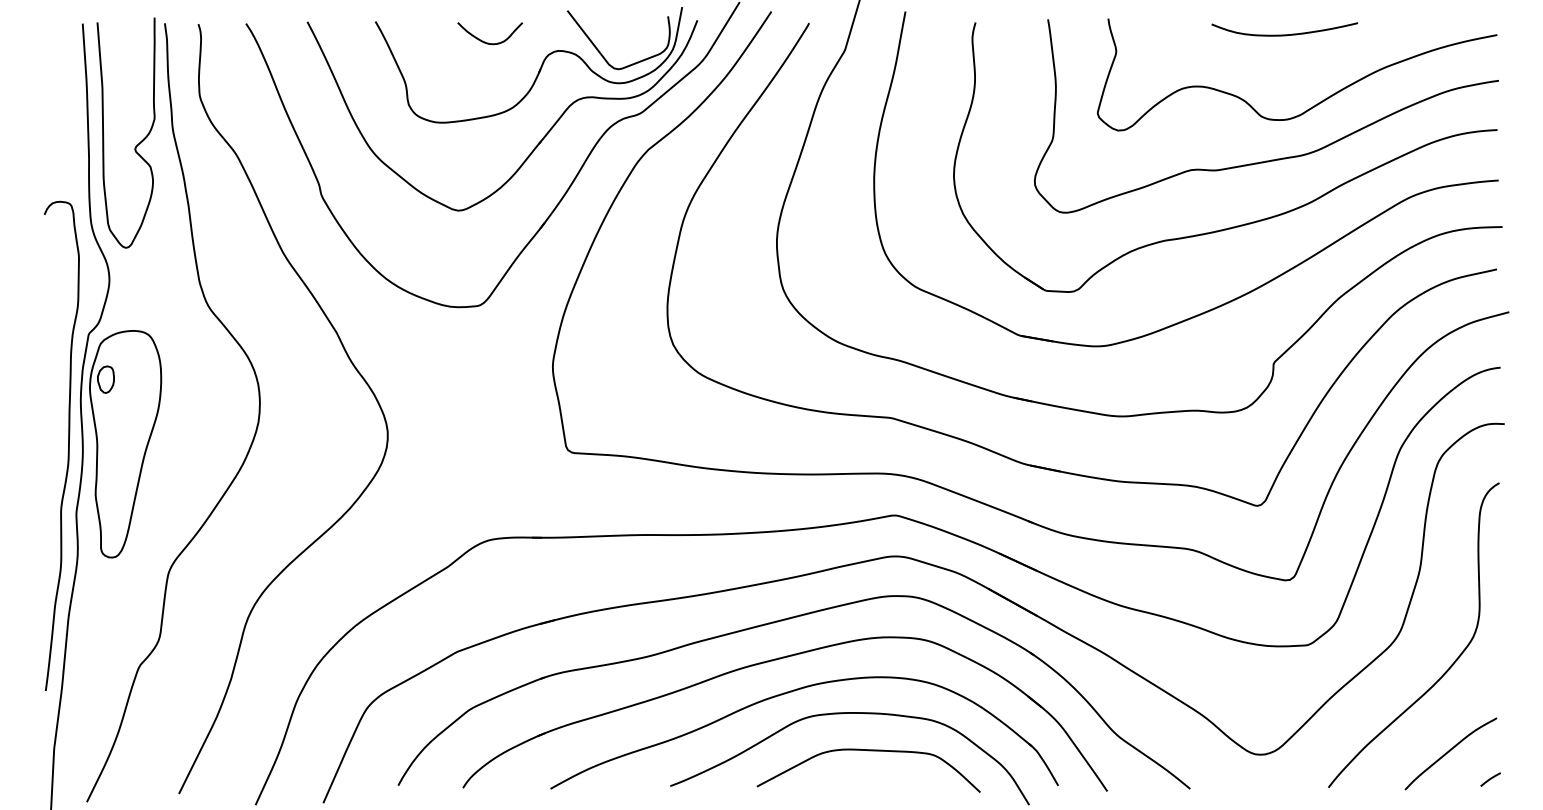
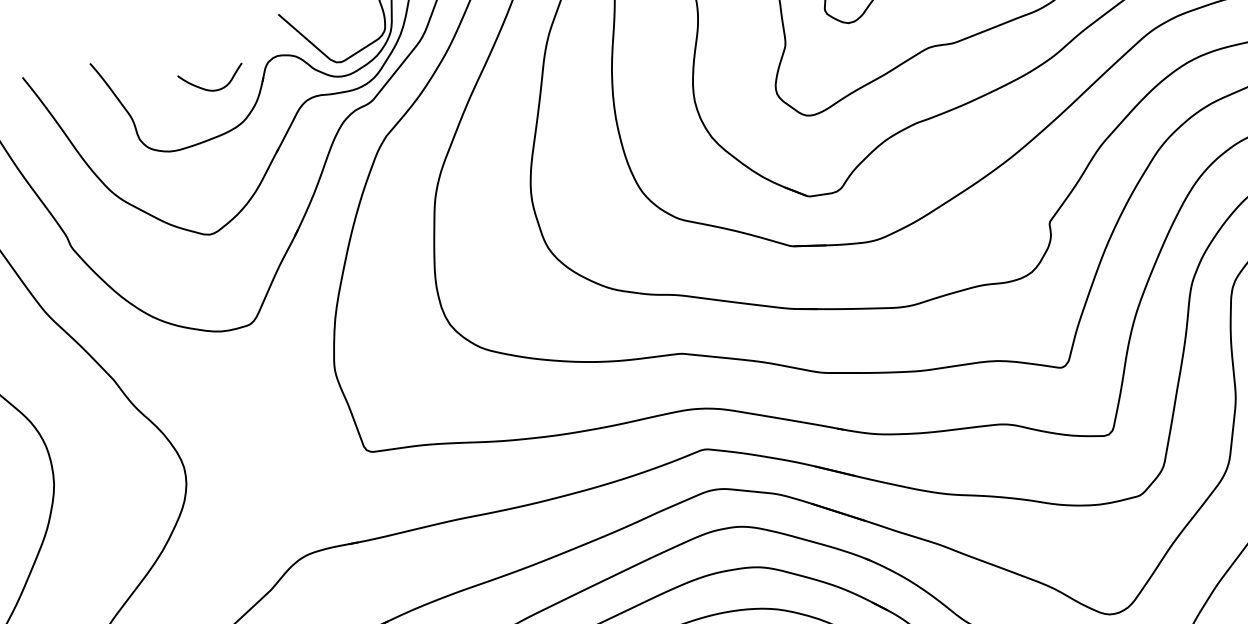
curve: (488, 42) -> (211, 89), moved

